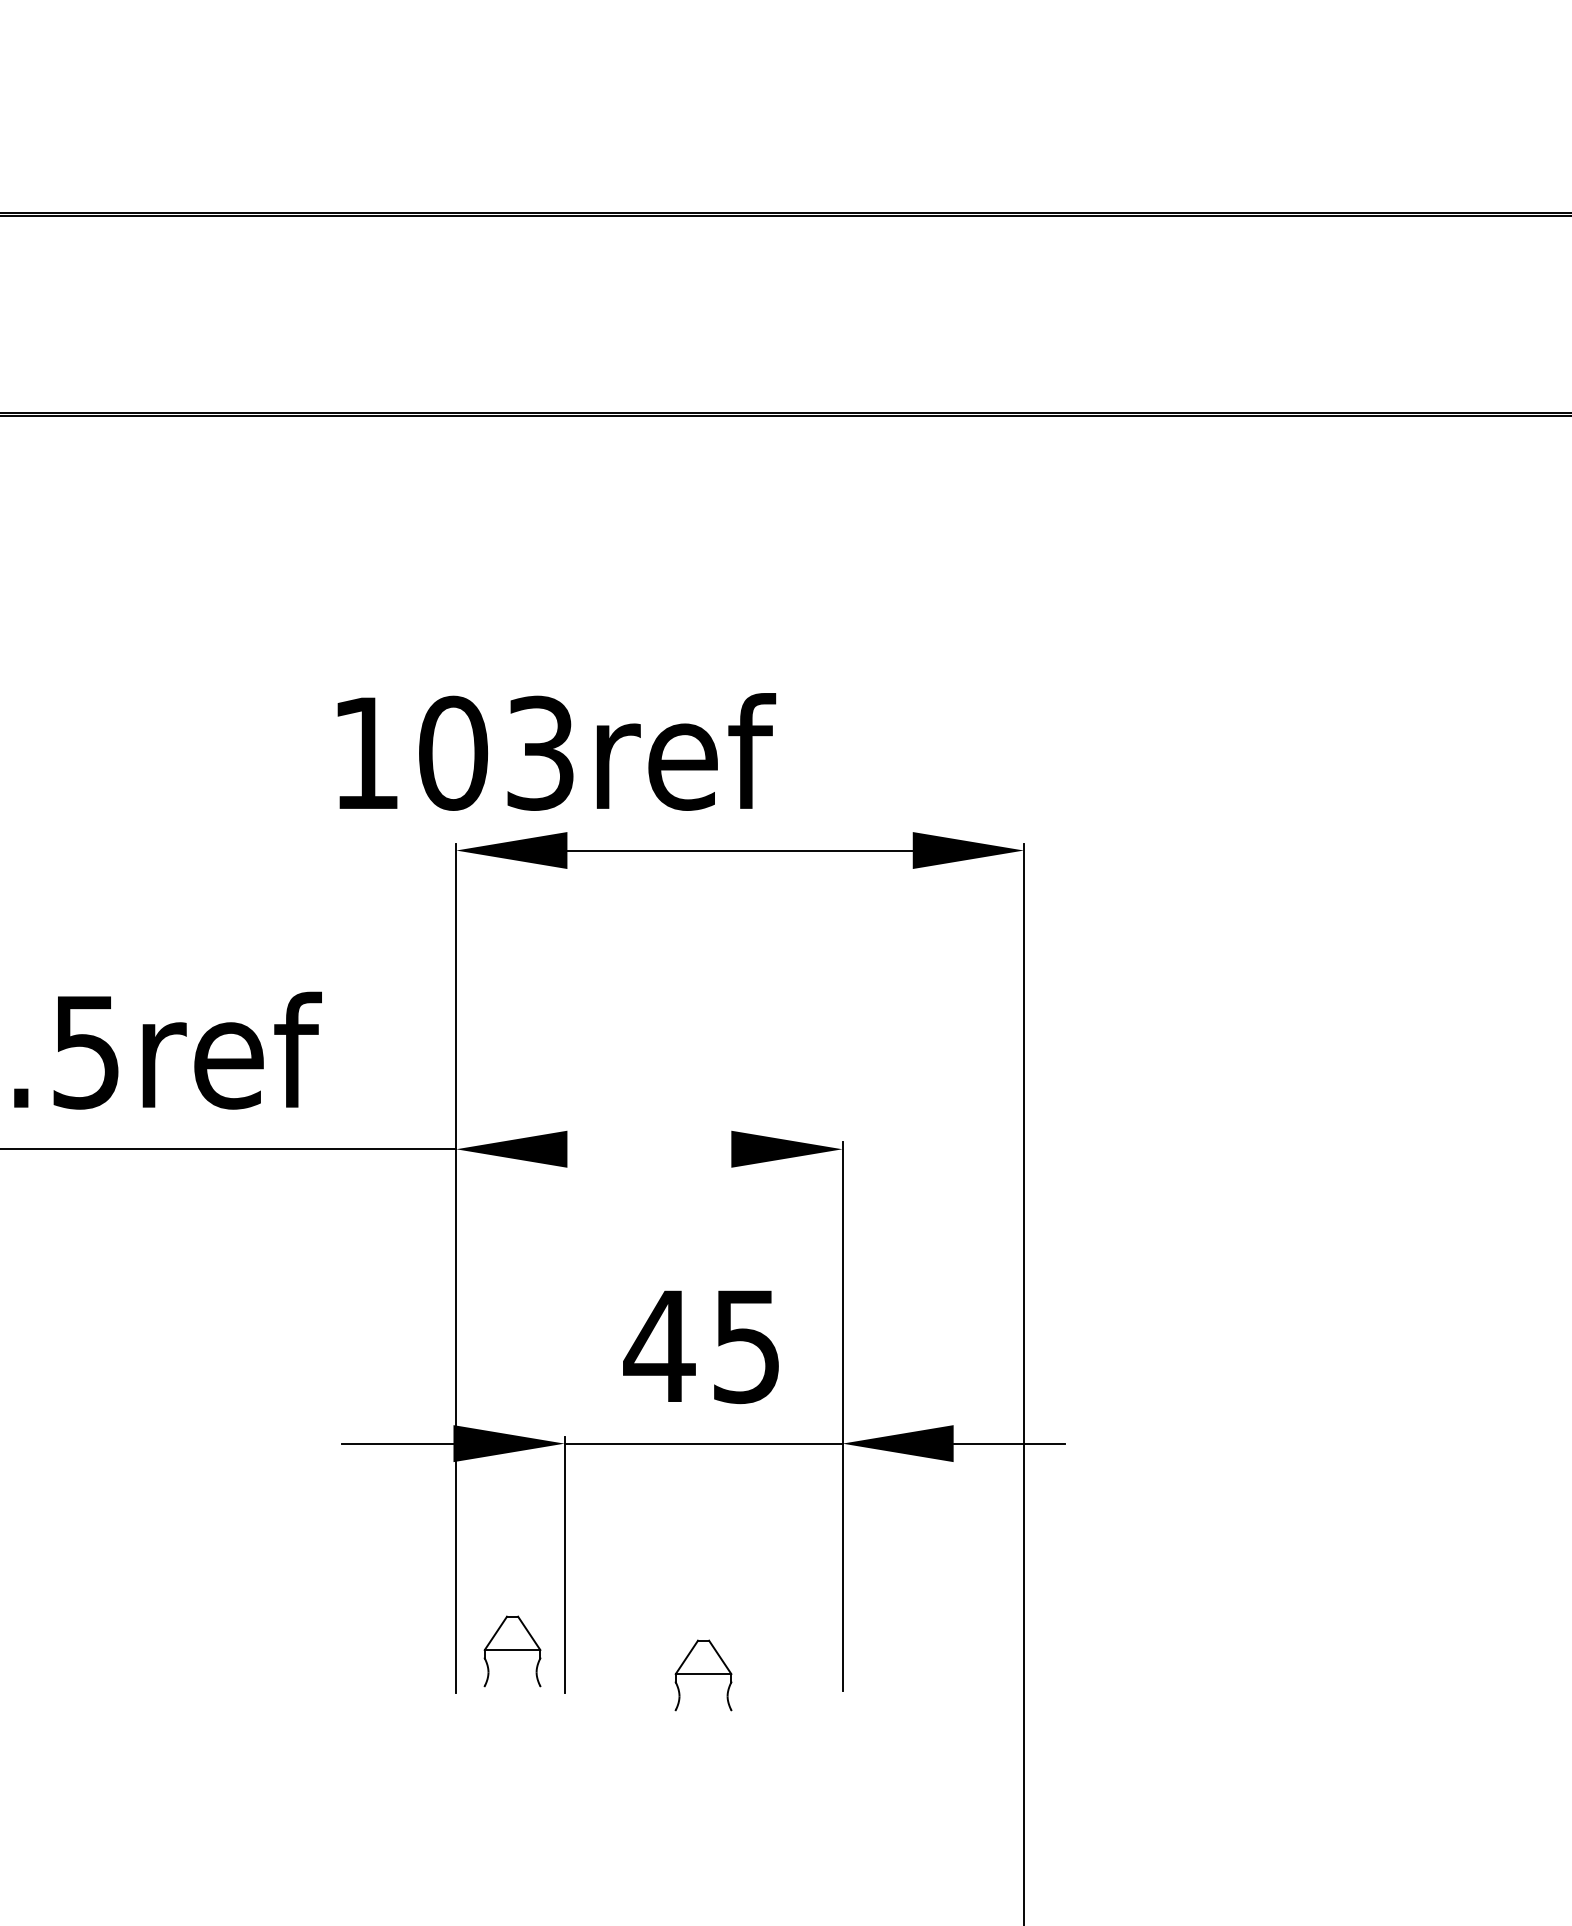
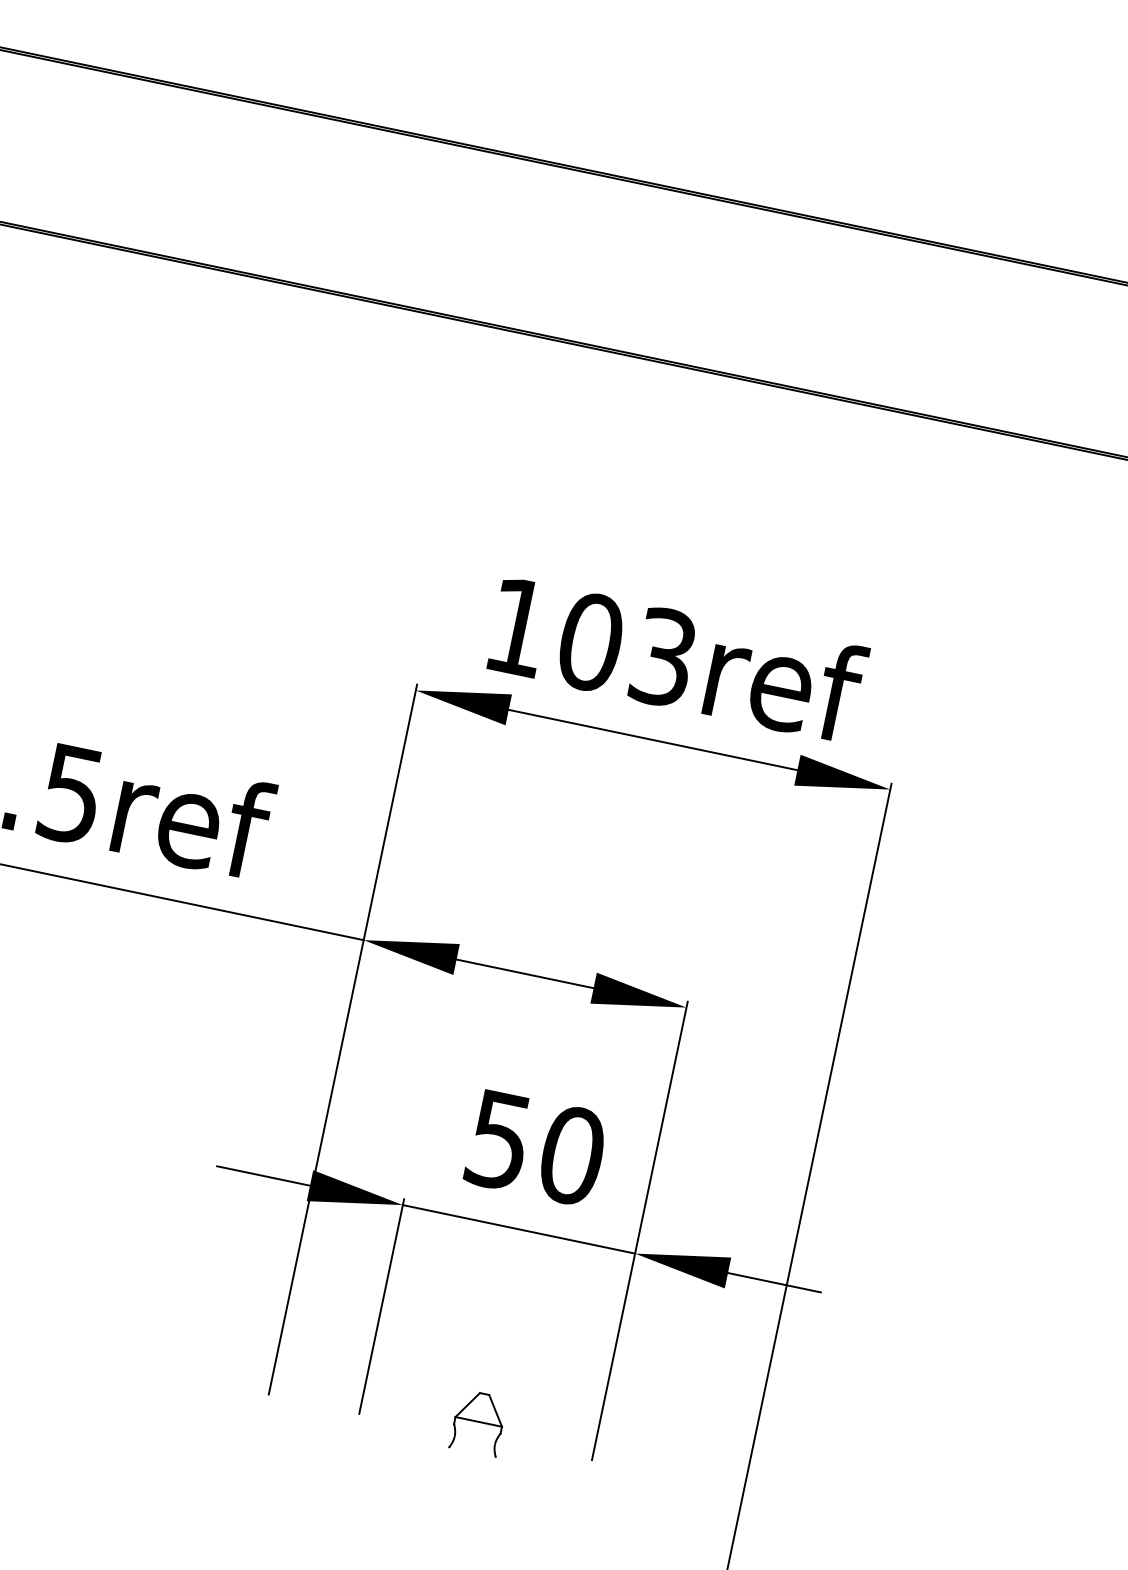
text: (556, 751) -> (677, 658), moved
line: (649, 1149) -> (525, 974), added
text: (702, 1346) -> (535, 1147), 45 -> 50
part: (512, 1651) -> (323, 1369), removed

